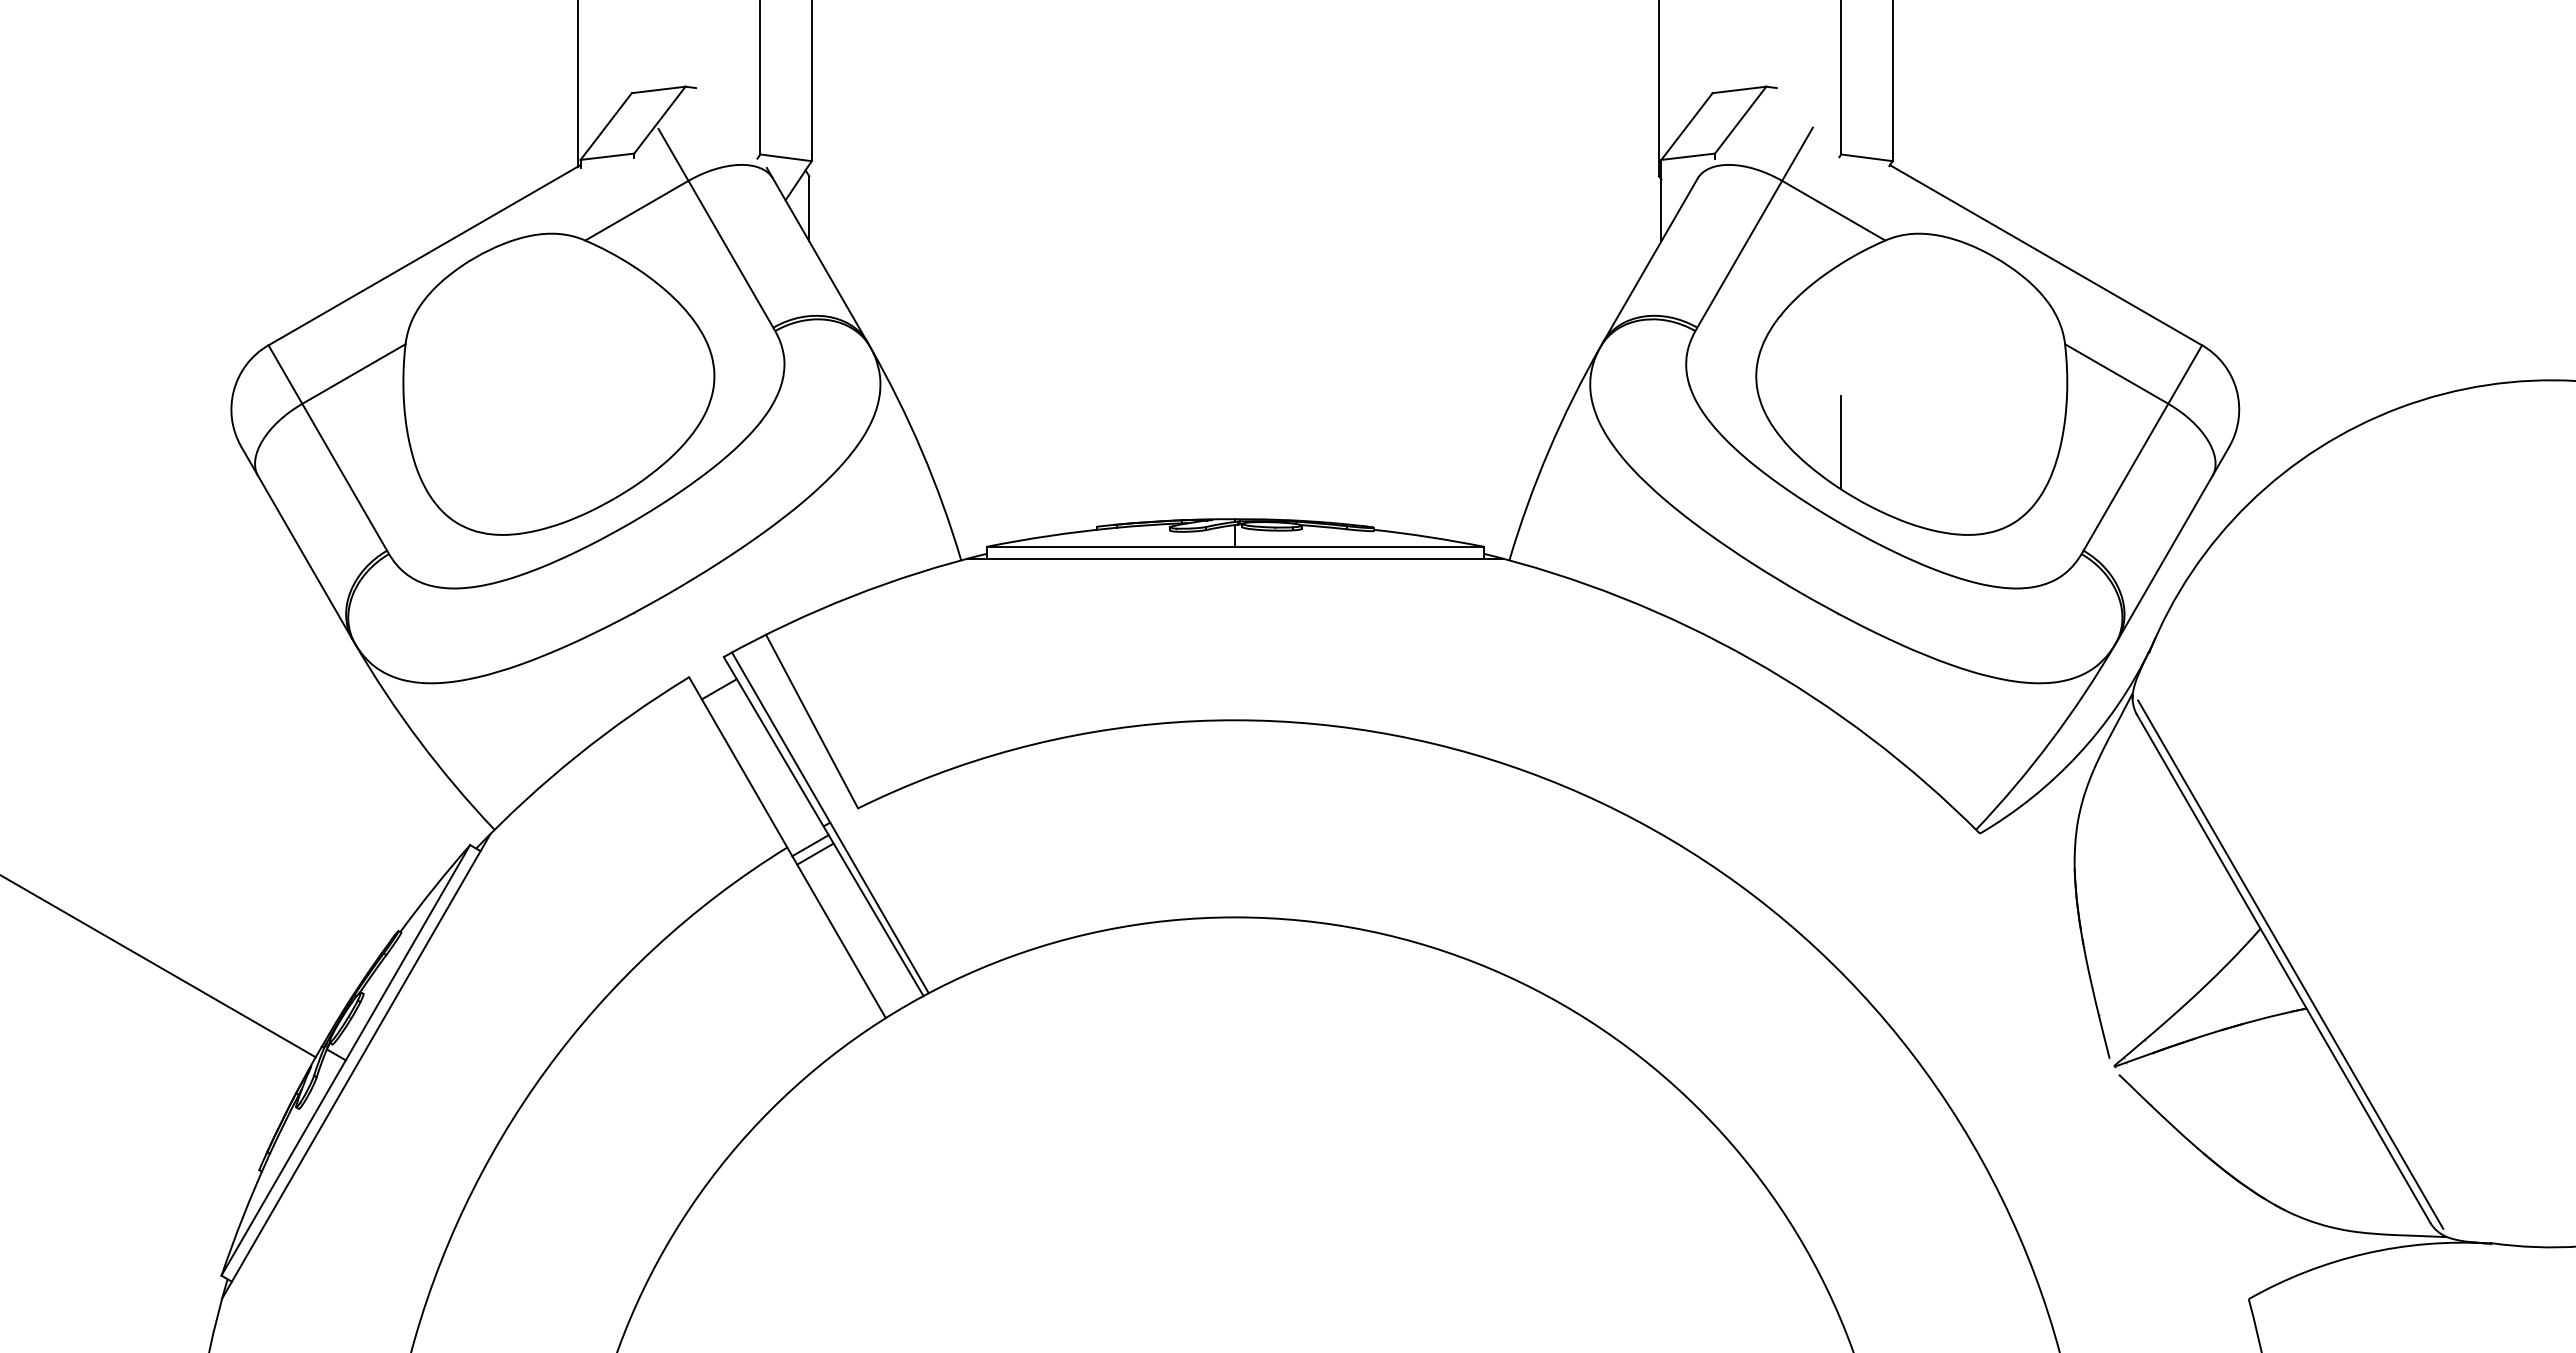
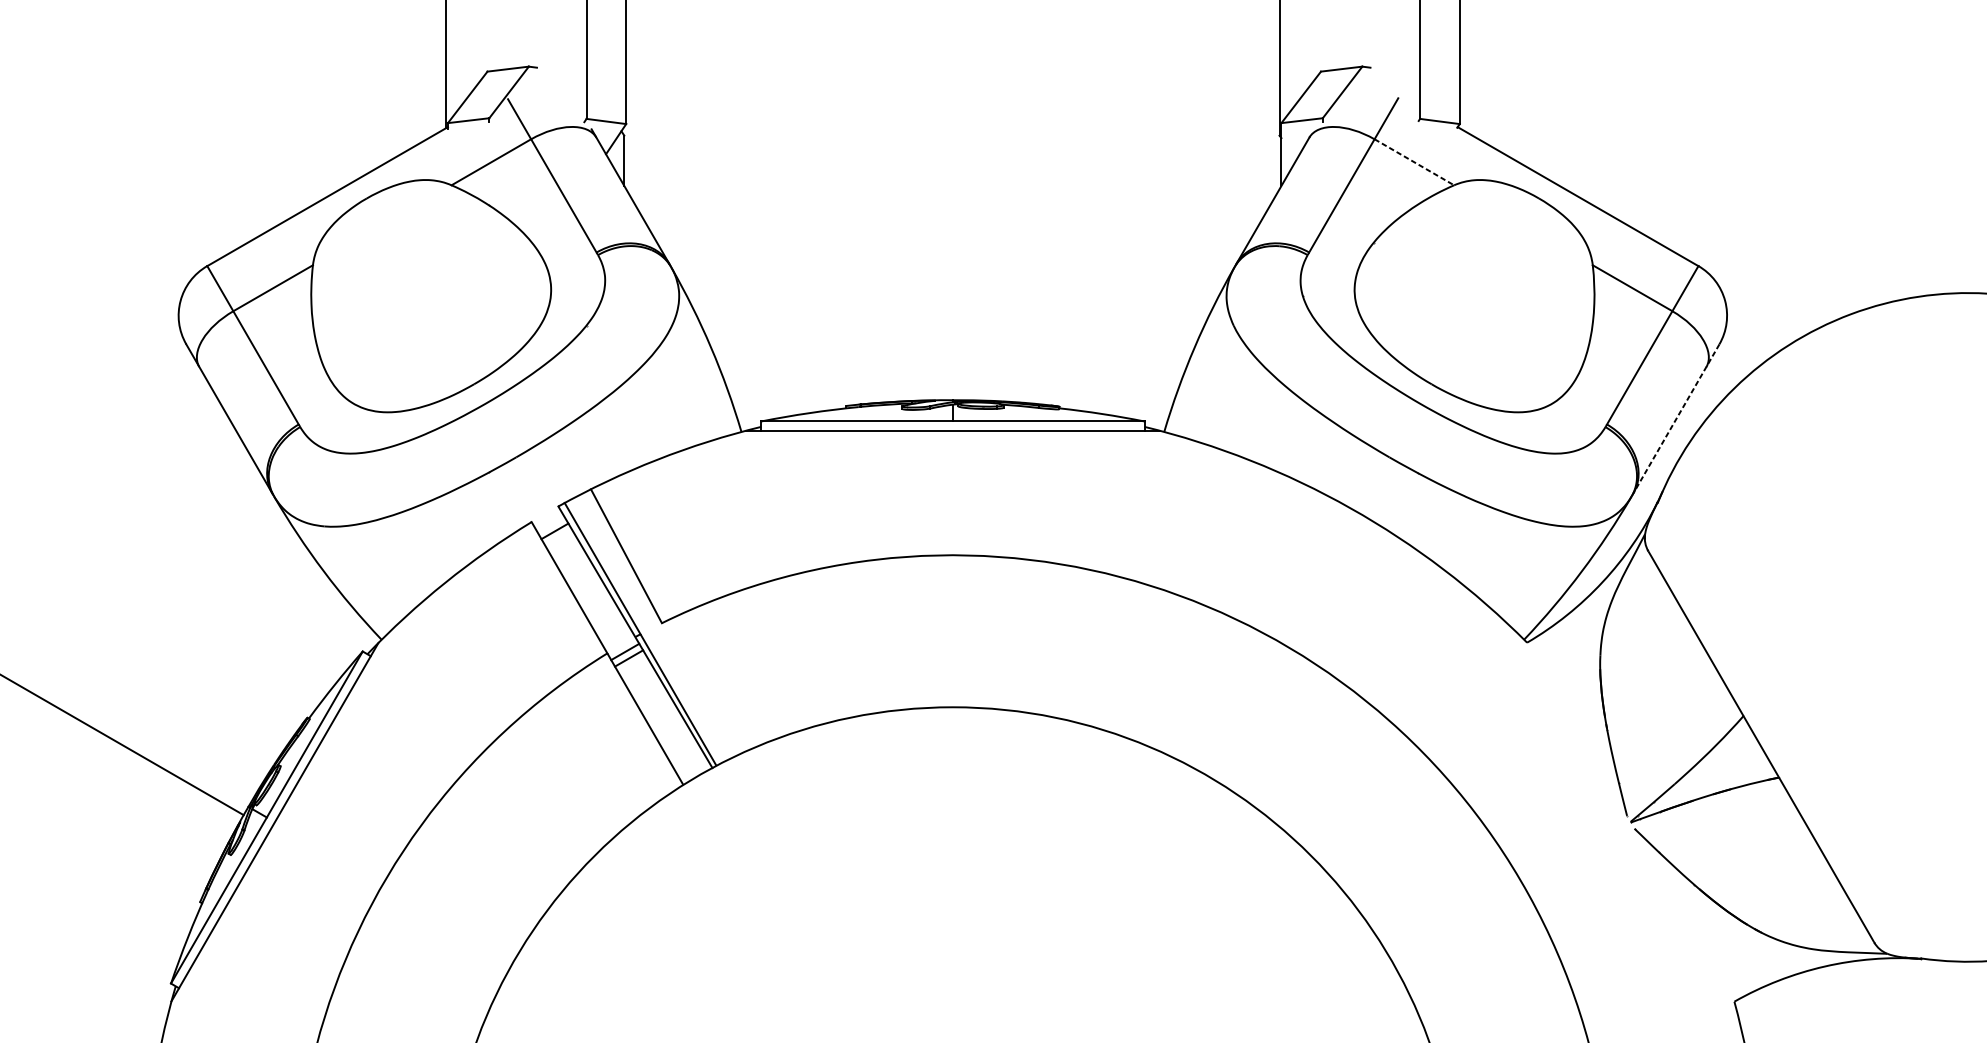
line: (1833, 210) -> (1414, 162), solid -> dashed
line: (1841, 442) -> (1420, 341), removed
line: (2173, 543) -> (1676, 418), solid -> dashed
line: (2290, 964) -> (1766, 743), removed

